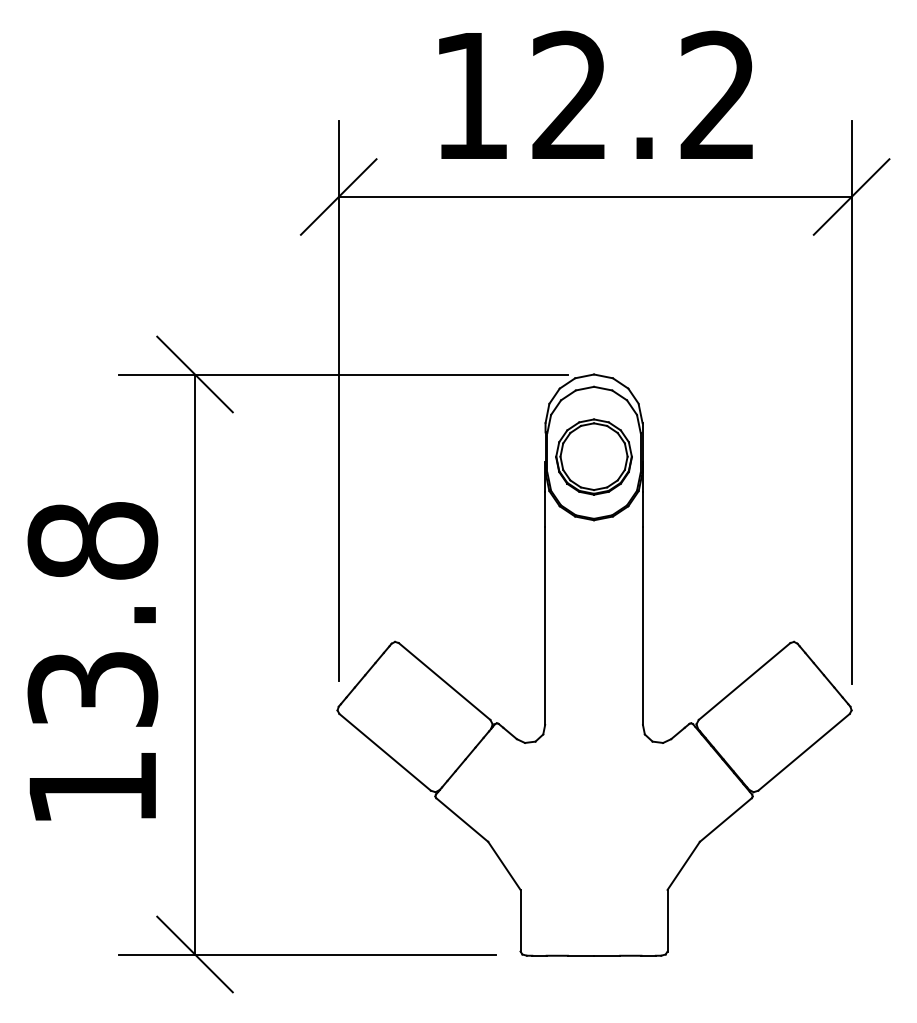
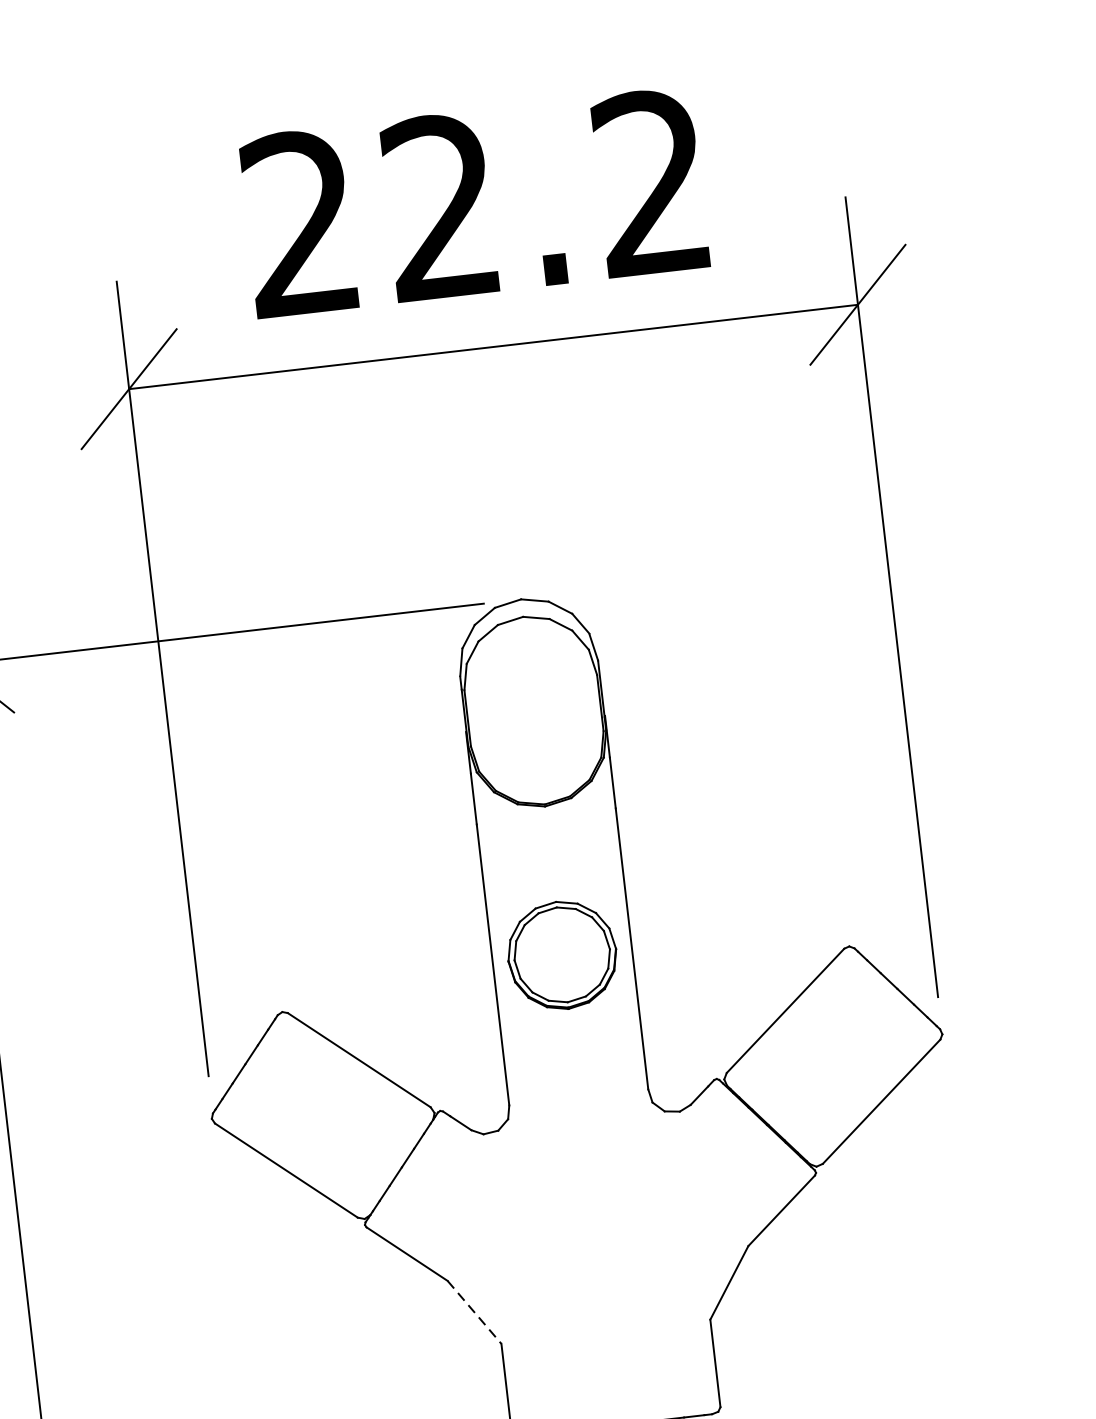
text: (469, 94) -> (298, 221), 12.2 -> 22.2
part: (593, 456) -> (561, 954), moved
line: (504, 865) -> (474, 1311), solid -> dashed

